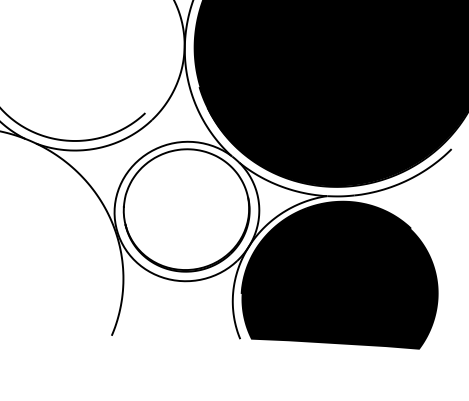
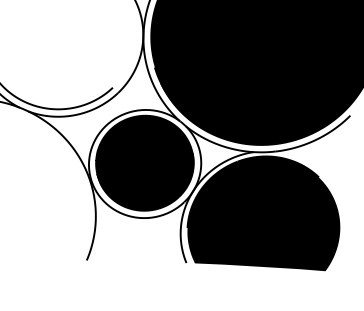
fill: (186, 209) -> (144, 162), added

